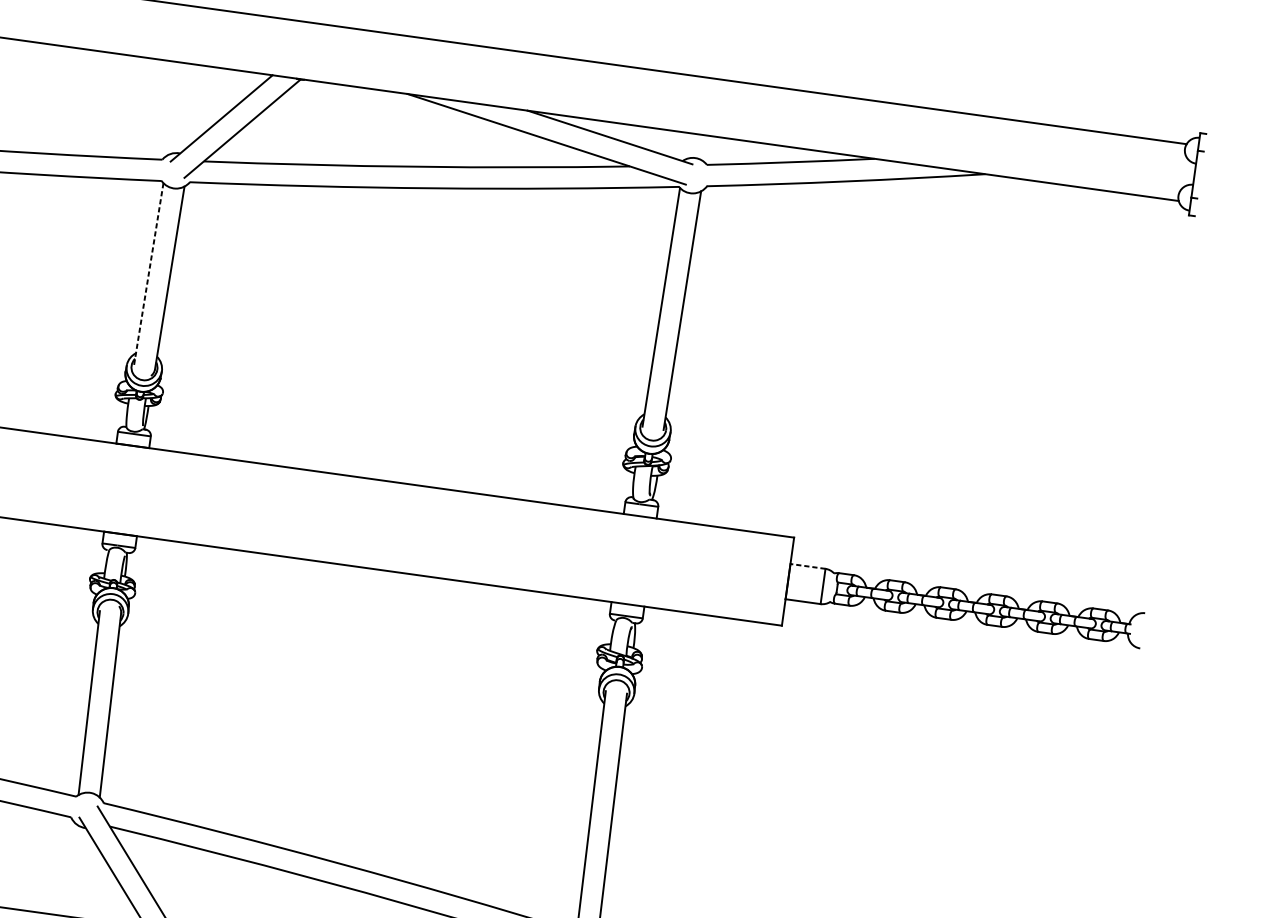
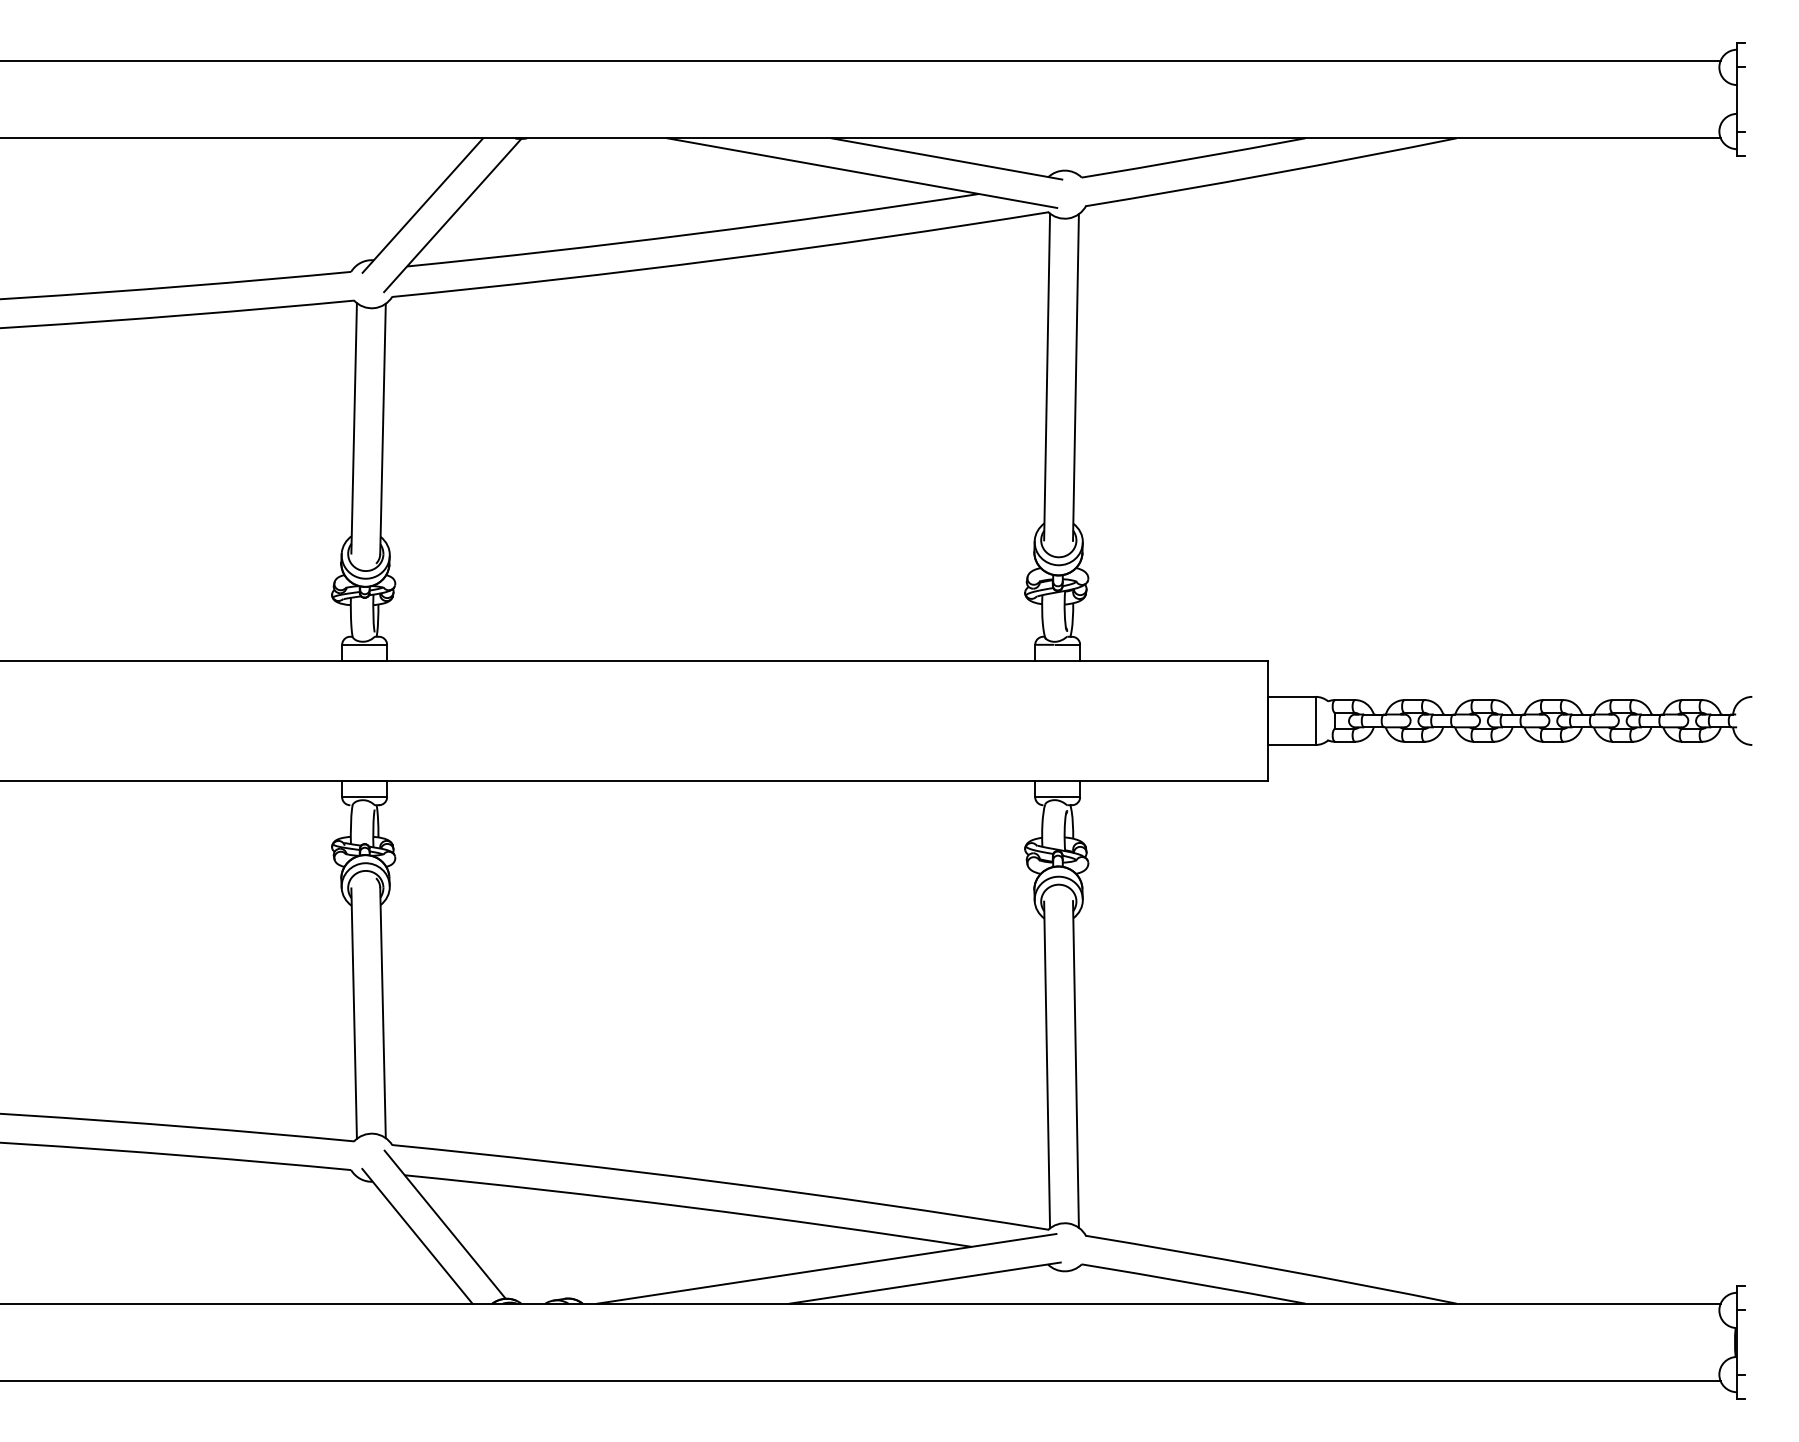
line: (148, 274) -> (354, 428), dashed -> solid
line: (807, 566) -> (1291, 696), dashed -> solid

